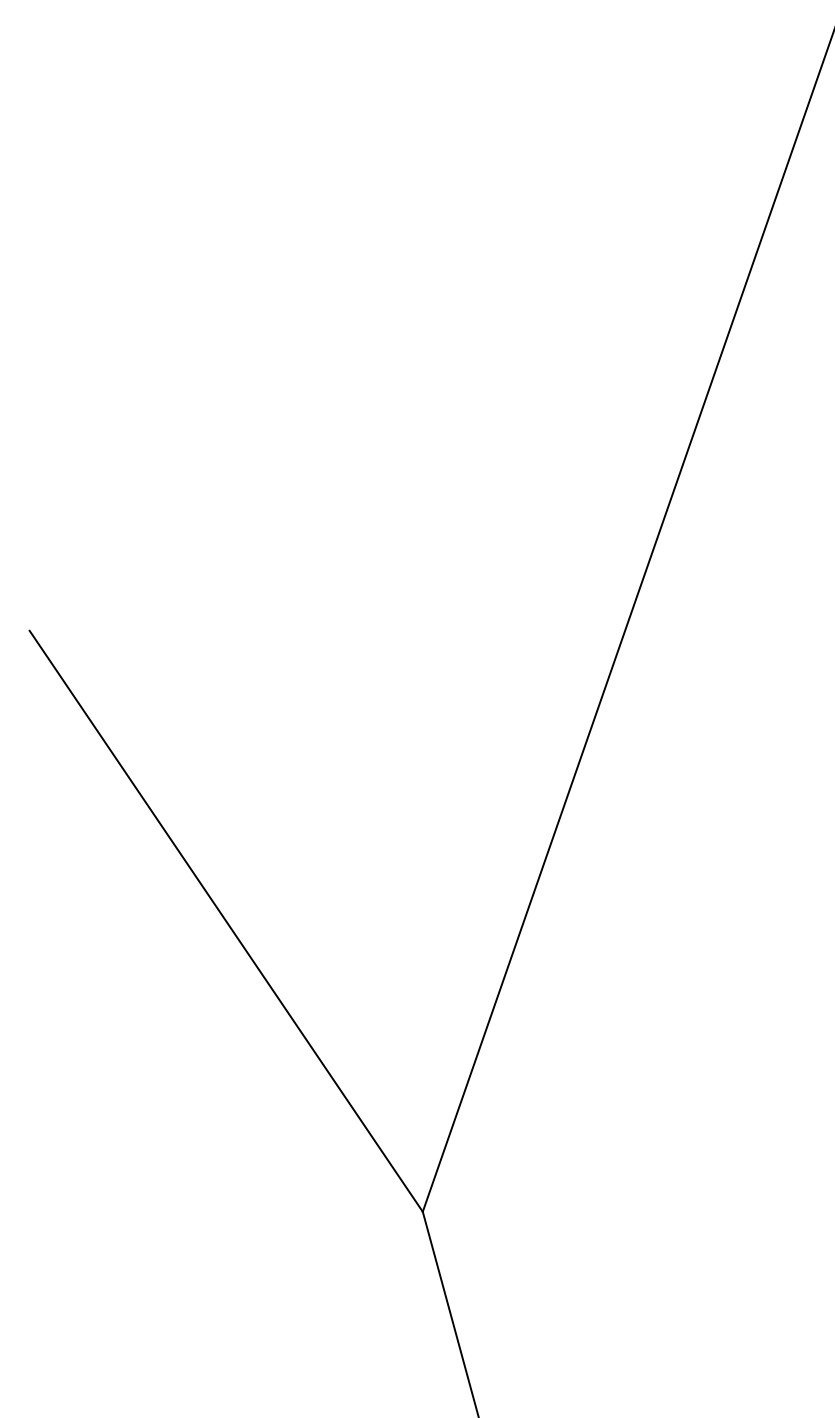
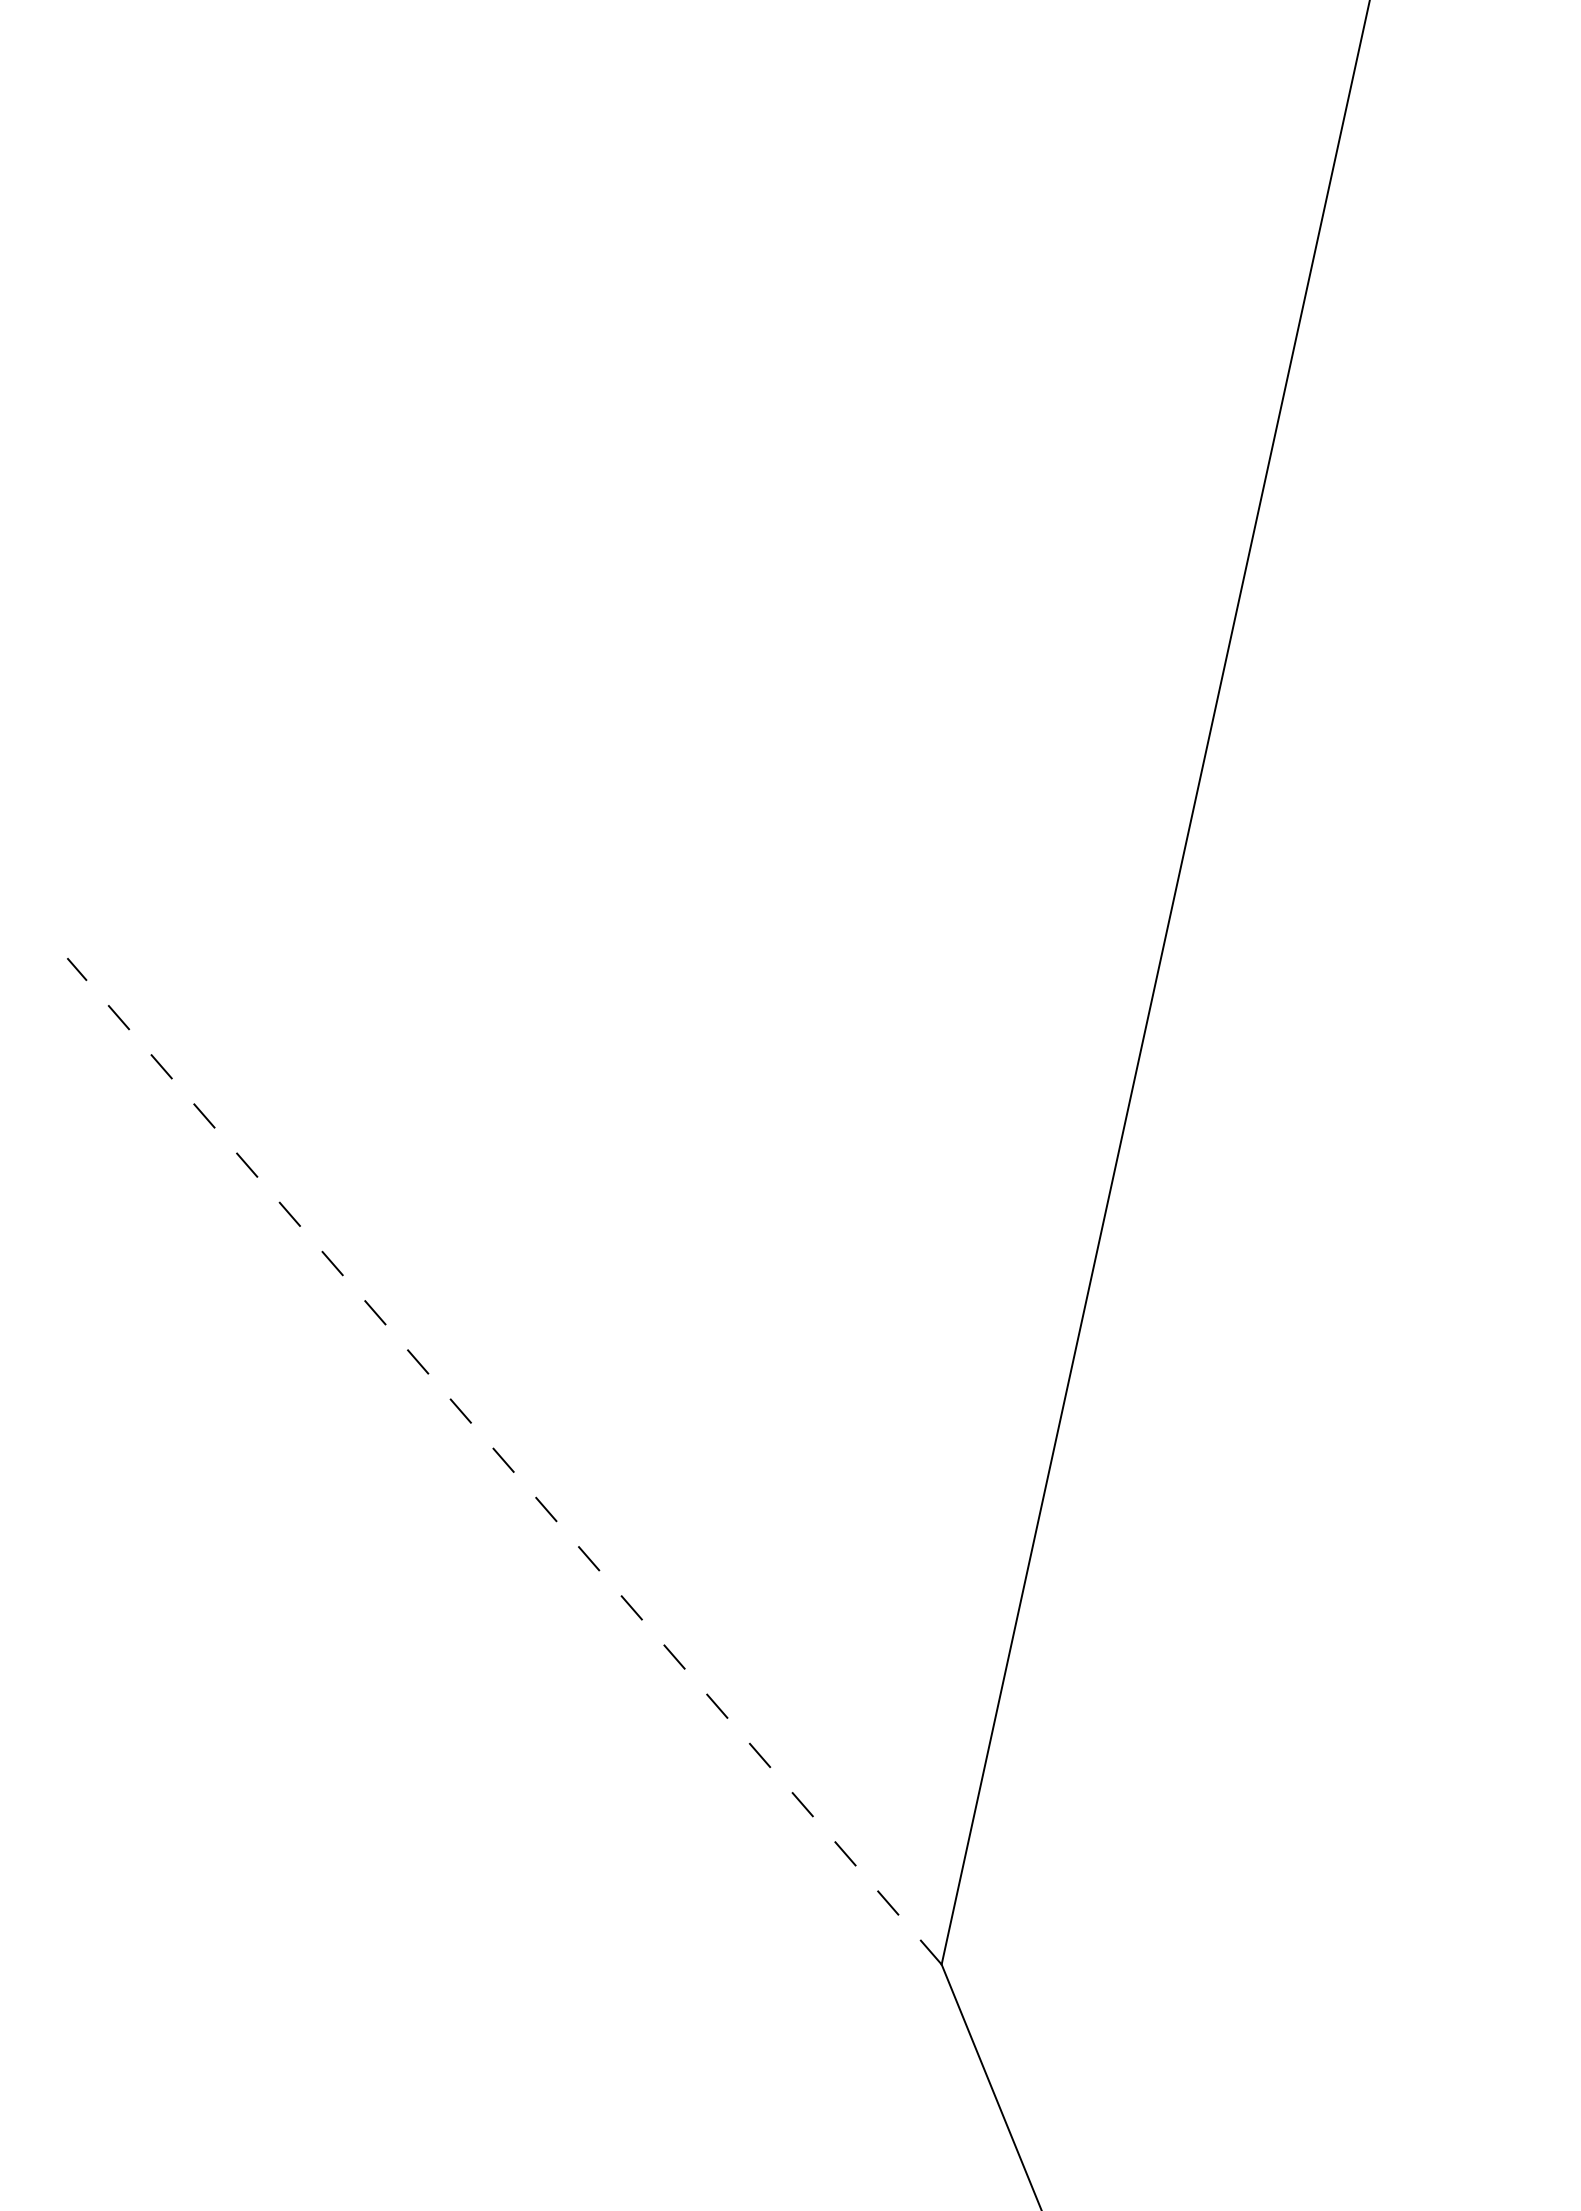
line: (226, 921) -> (505, 1461), solid -> dashed

